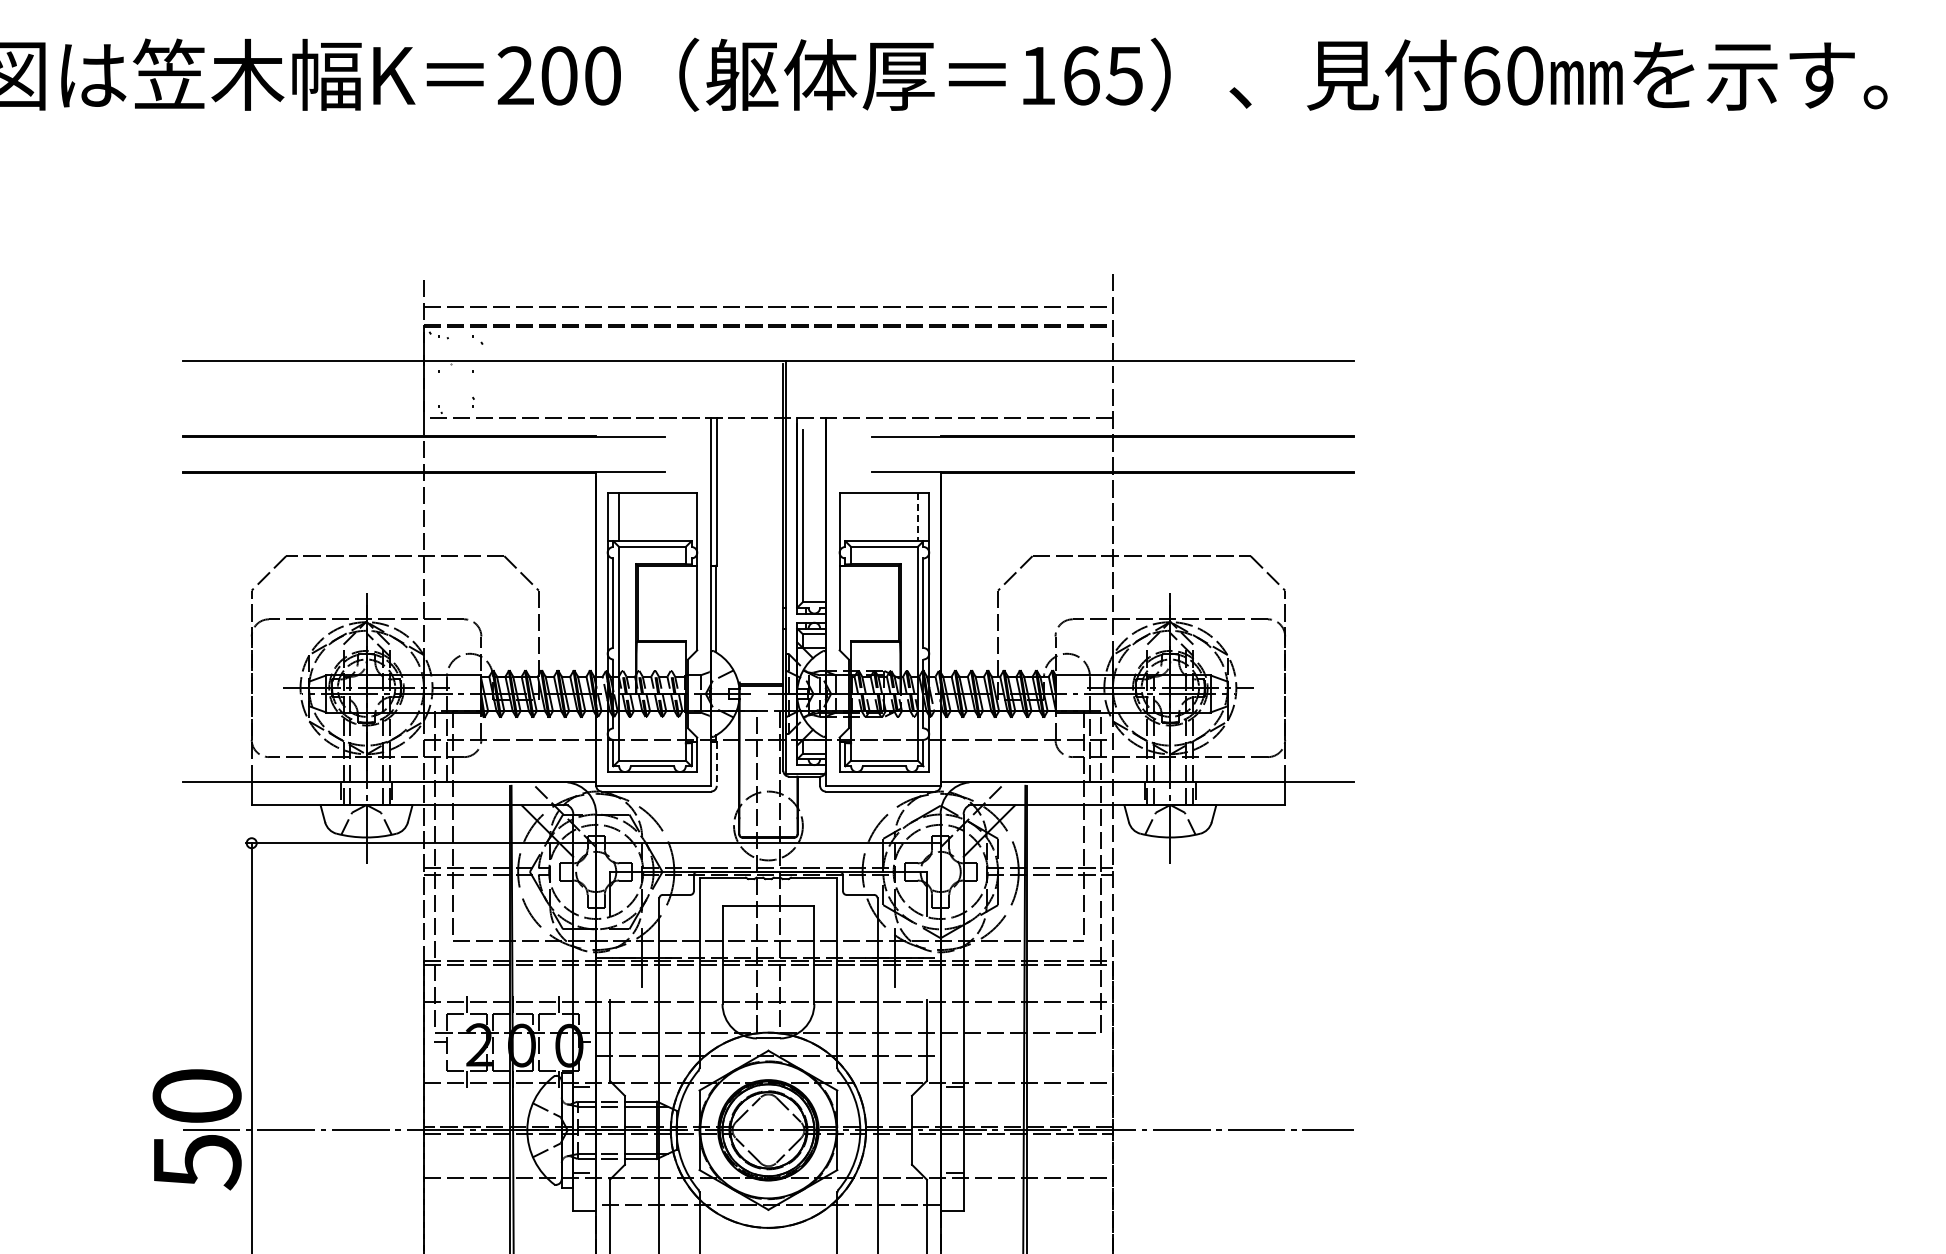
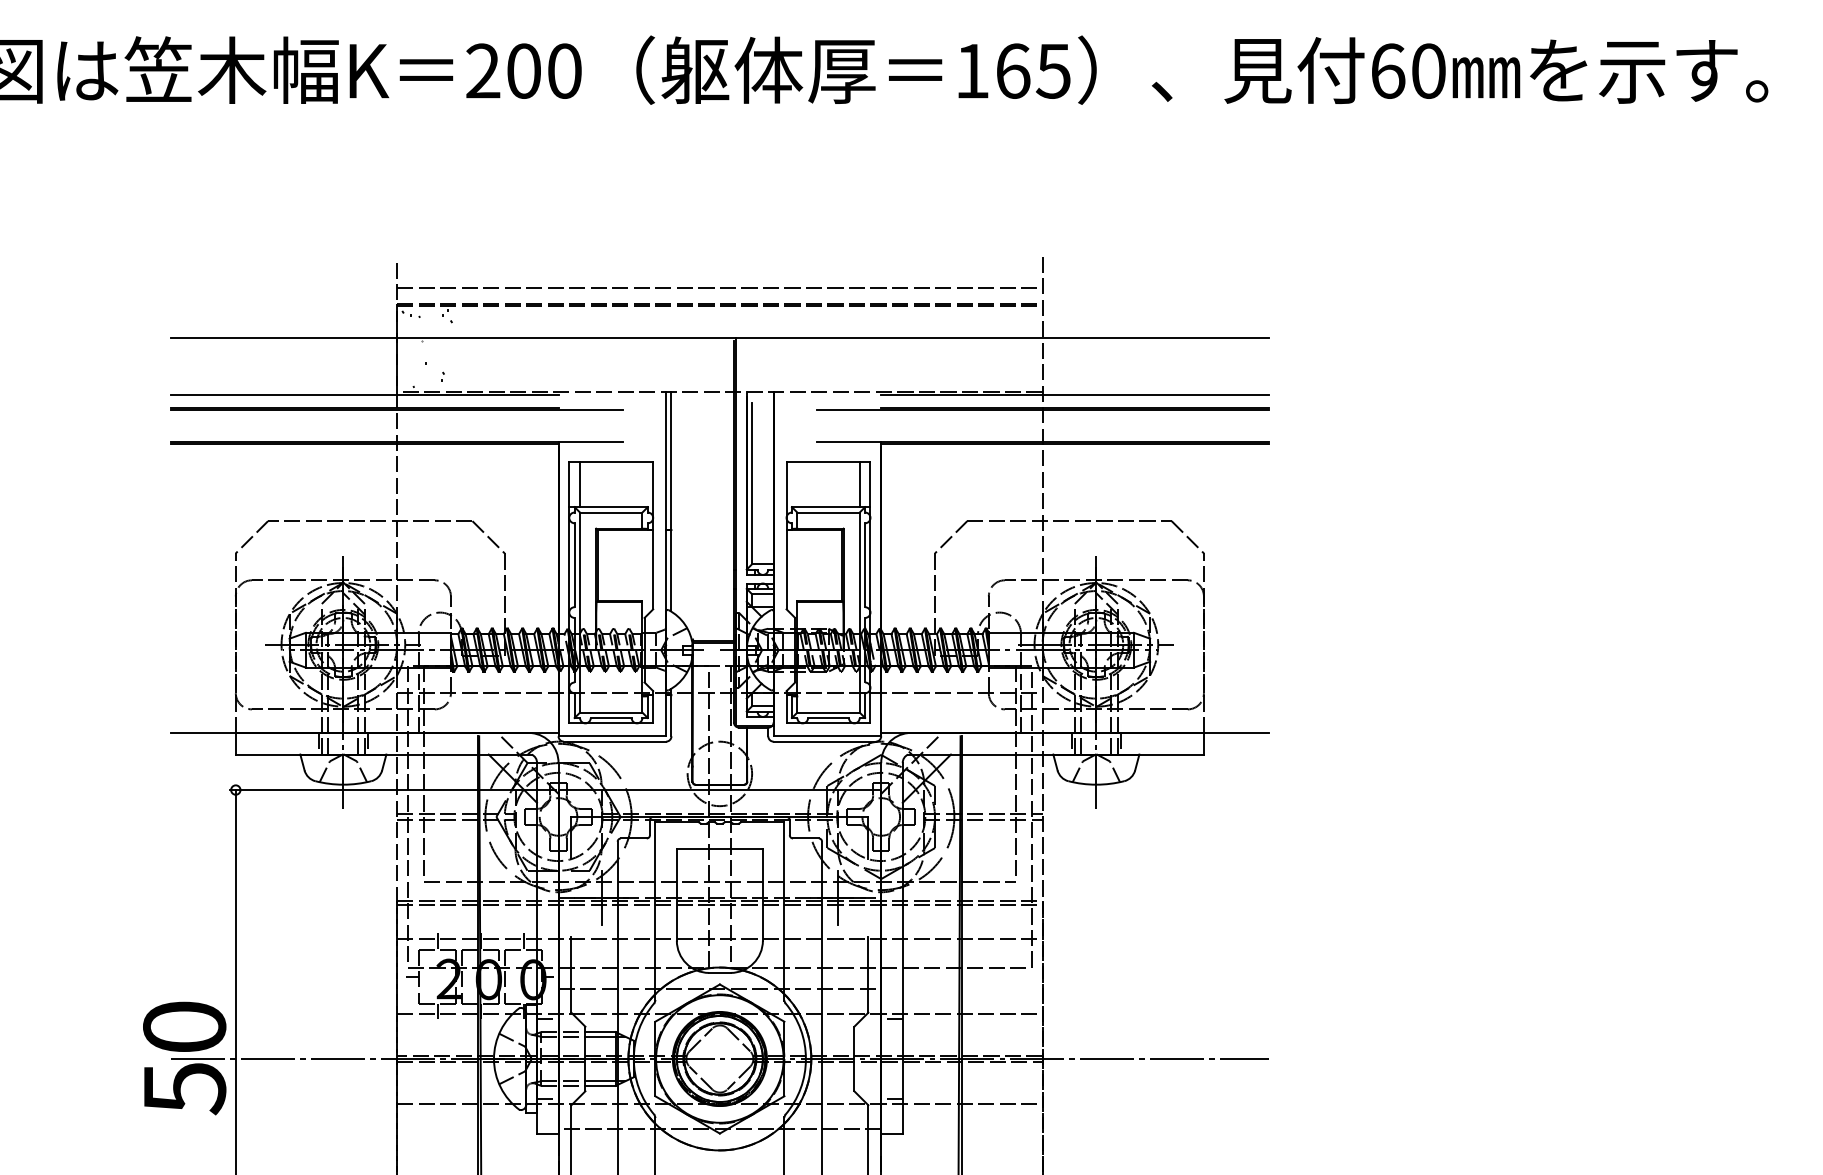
line: (389, 421) -> (364, 394), added
line: (1147, 421) -> (1074, 394), added
line: (917, 517) -> (859, 484), dashed -> solid
line: (716, 763) -> (671, 715), dashed -> solid

